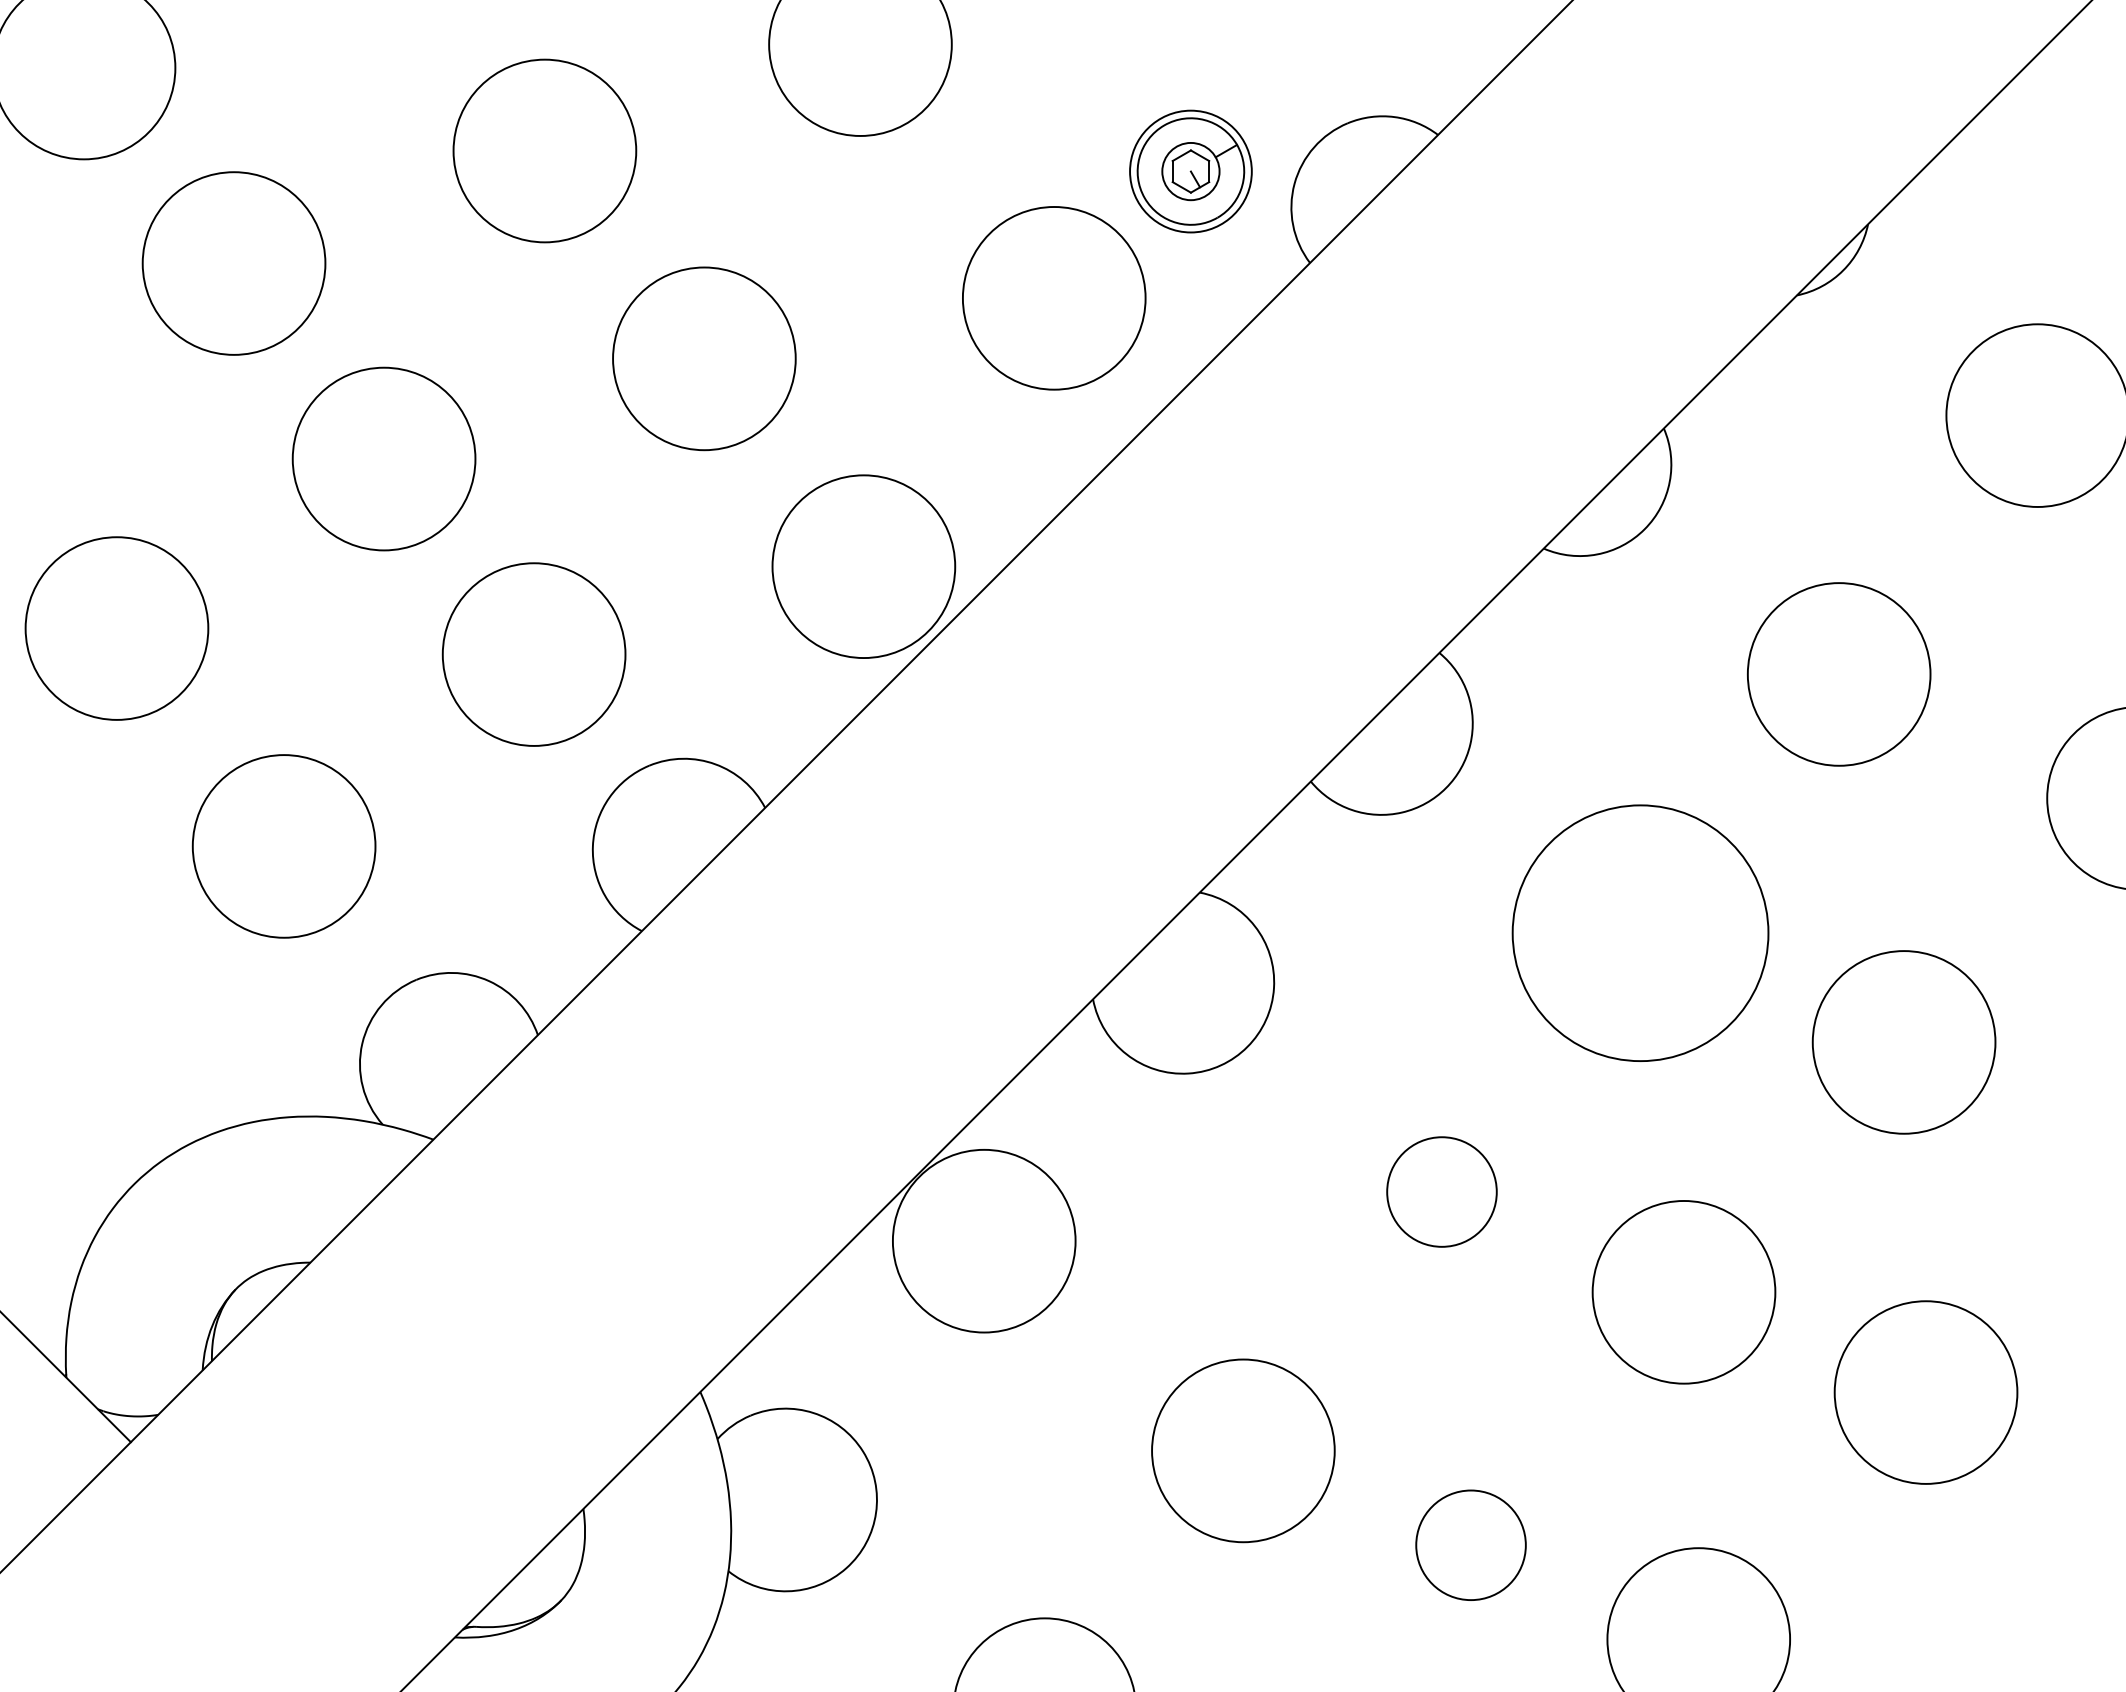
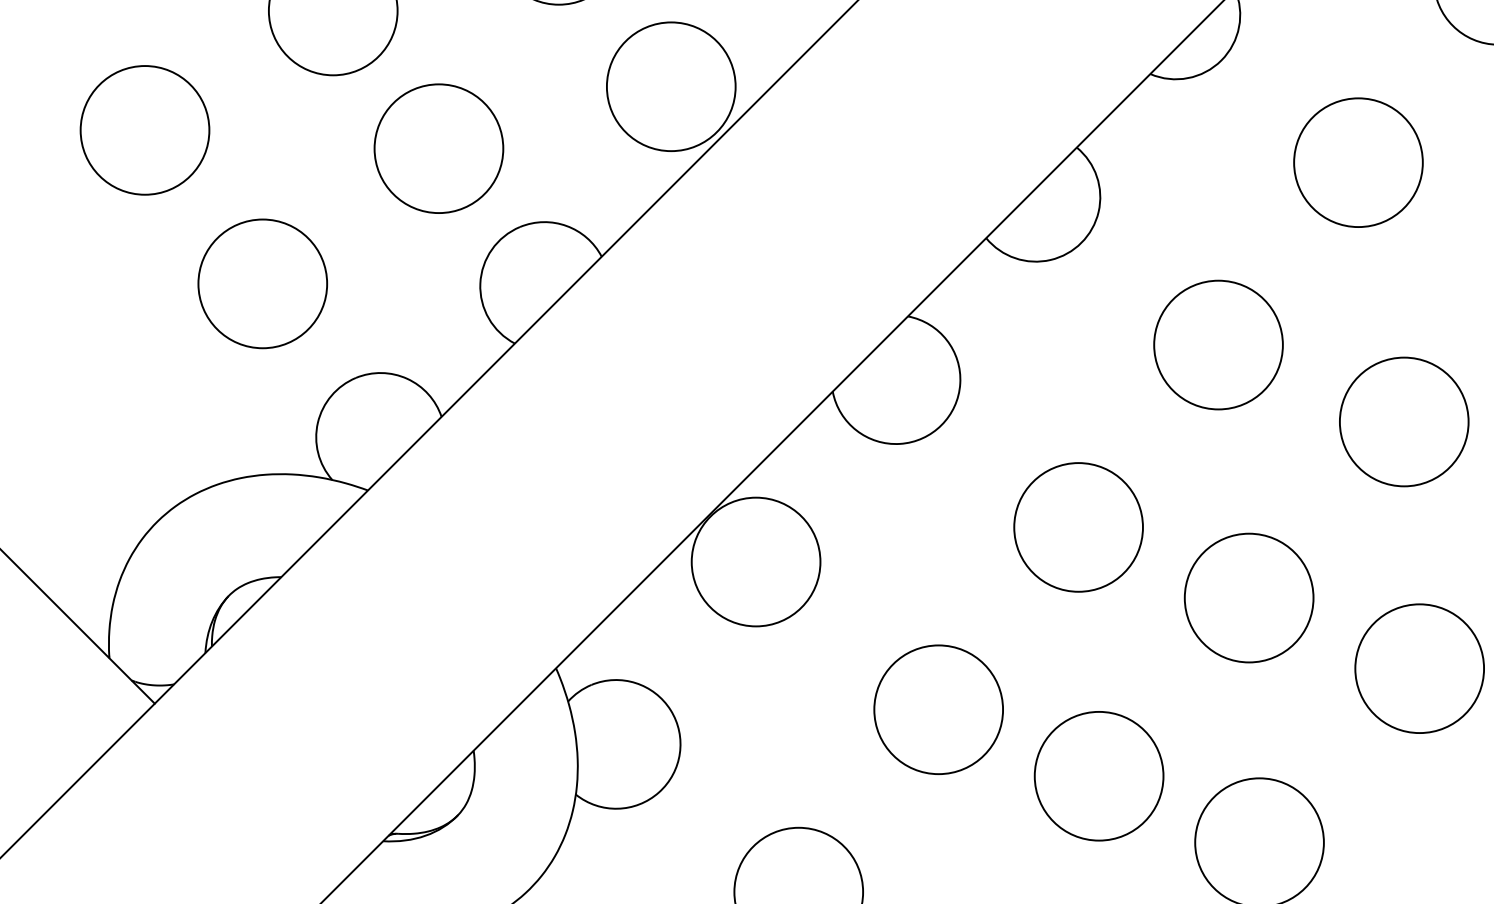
circle: (1640, 932) -> (1218, 344), size x0.71
circle: (1441, 1191) -> (1078, 527), size x1.67
circle: (1470, 1545) -> (1098, 776), size x1.67

